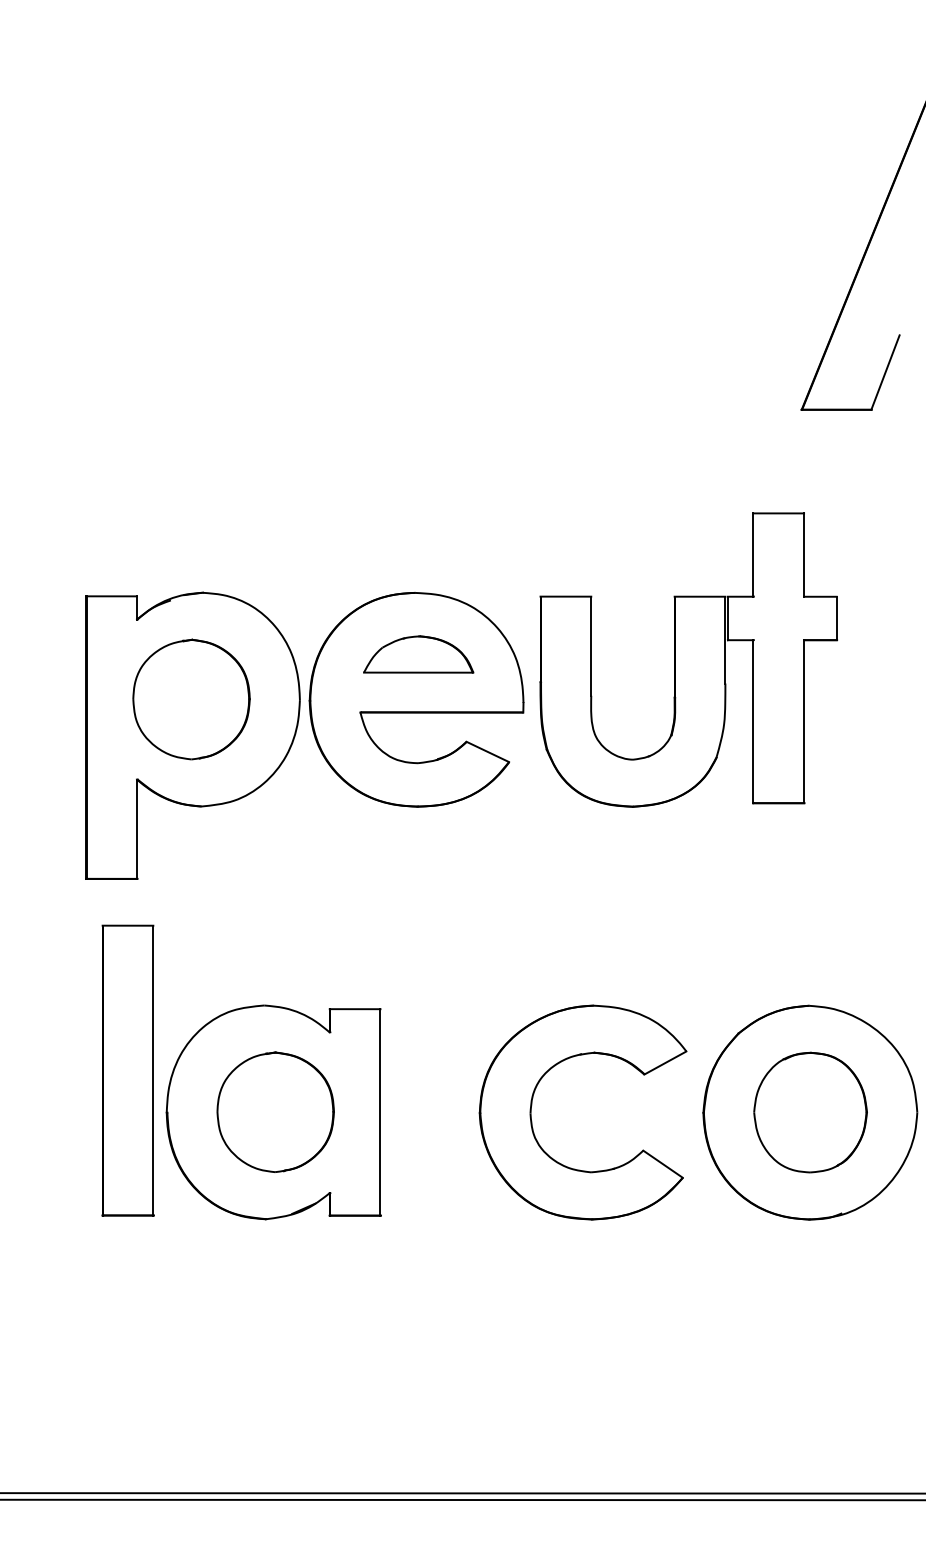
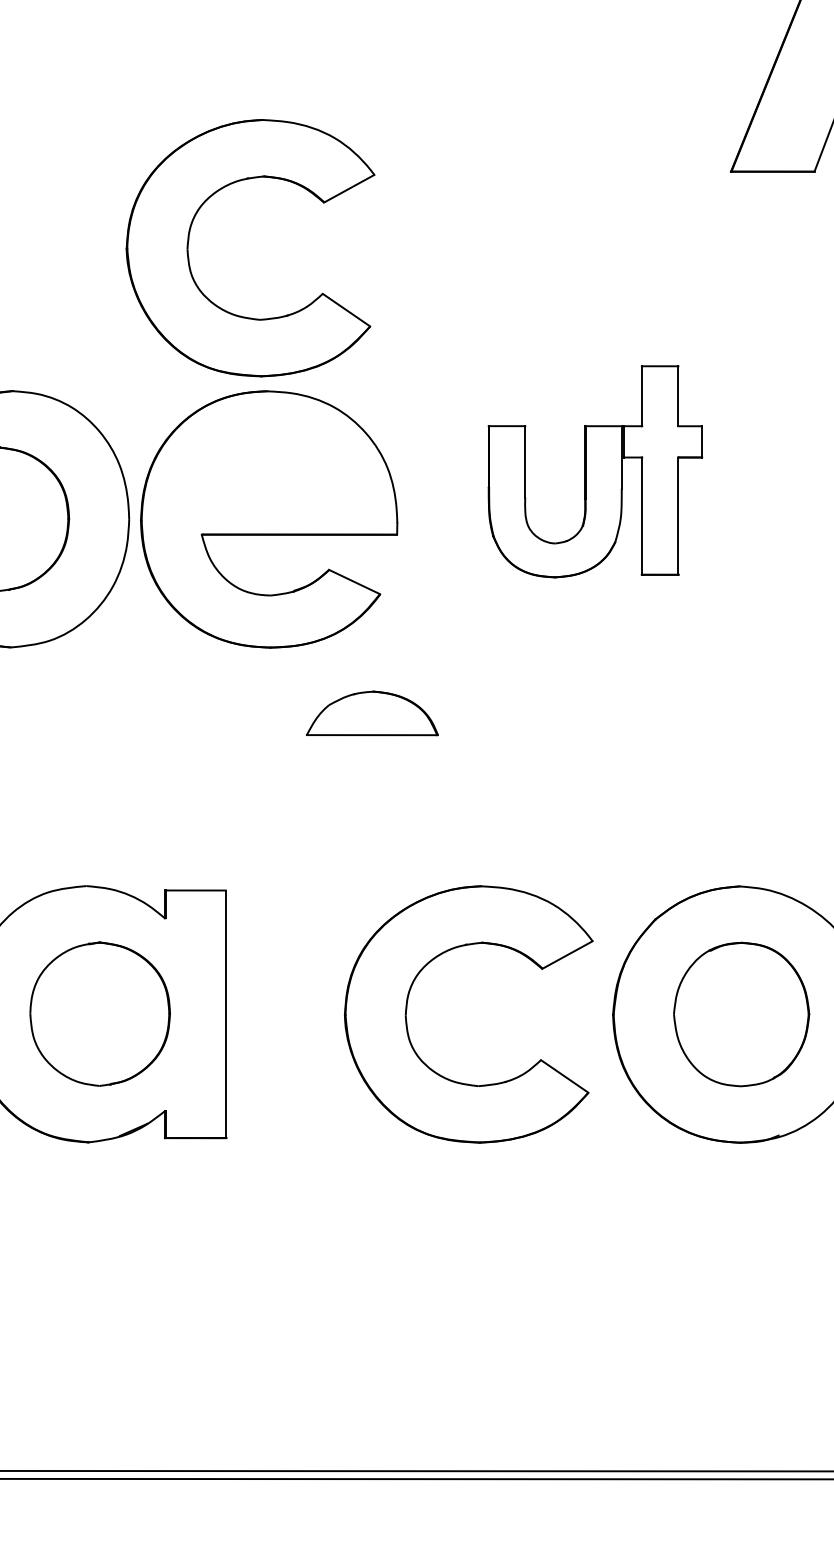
part: (350, 466) -> (189, 239), added
part: (418, 654) -> (372, 713), moved
part: (688, 659) -> (595, 471), size x0.6

